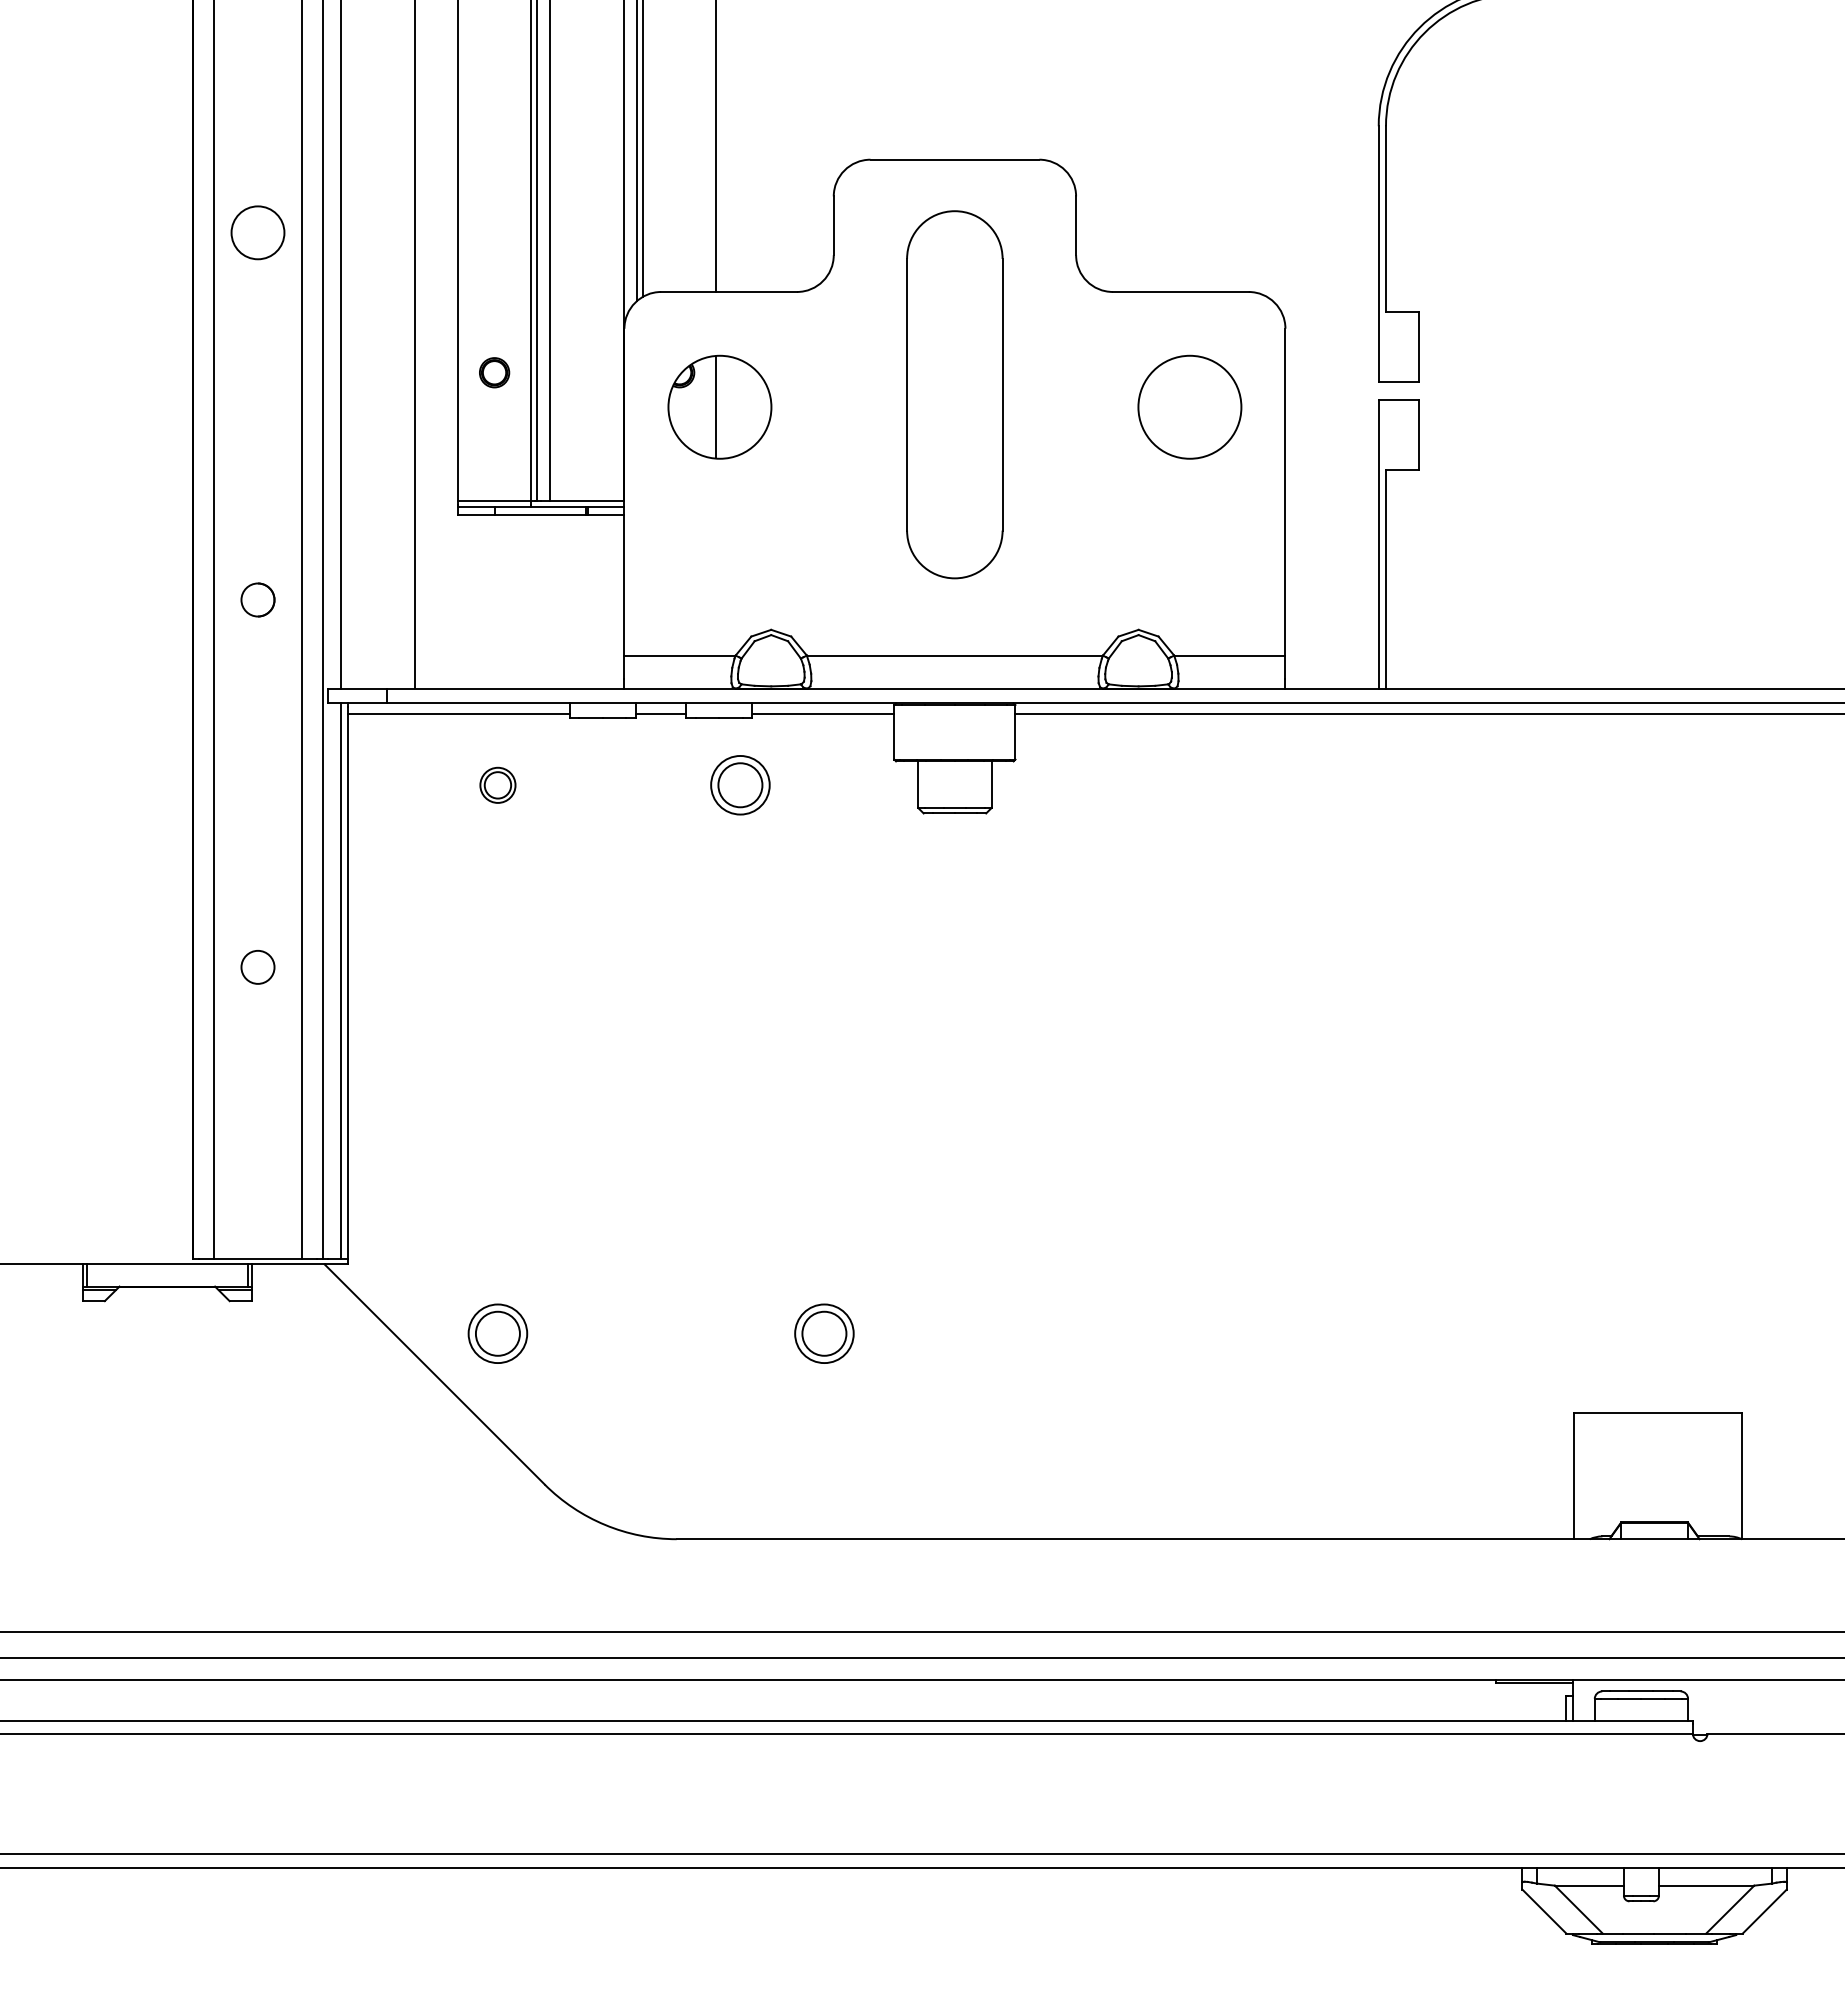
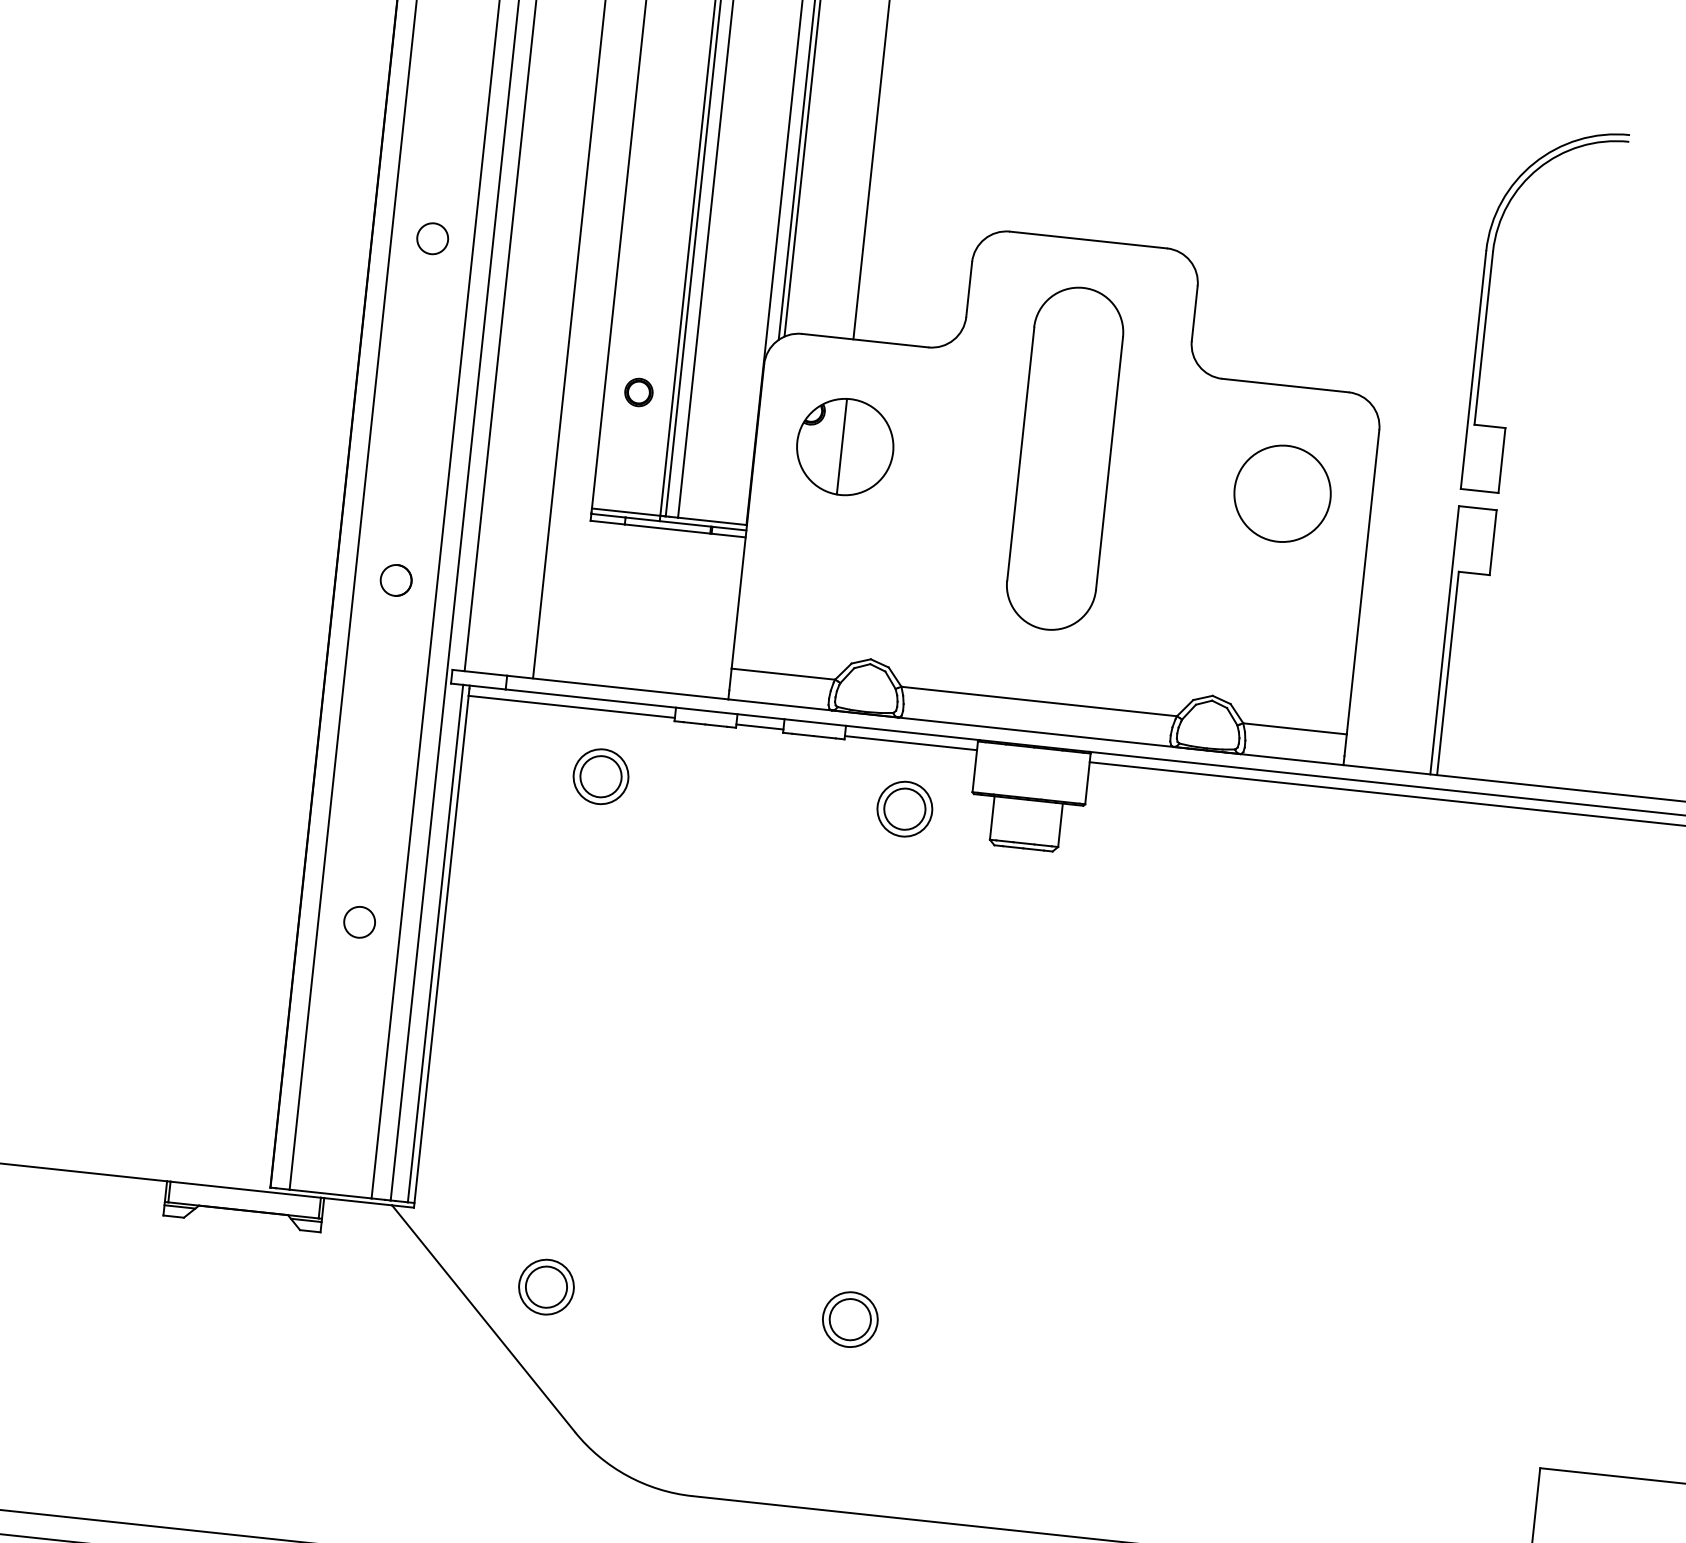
circle: (257, 232) -> (432, 238), size x0.62
part: (497, 785) -> (600, 776), size x1.67
part: (740, 785) -> (904, 809), moved

